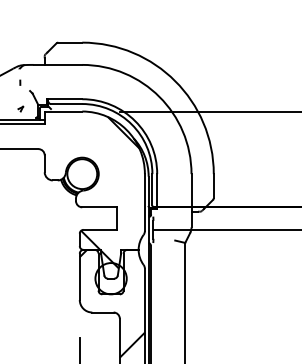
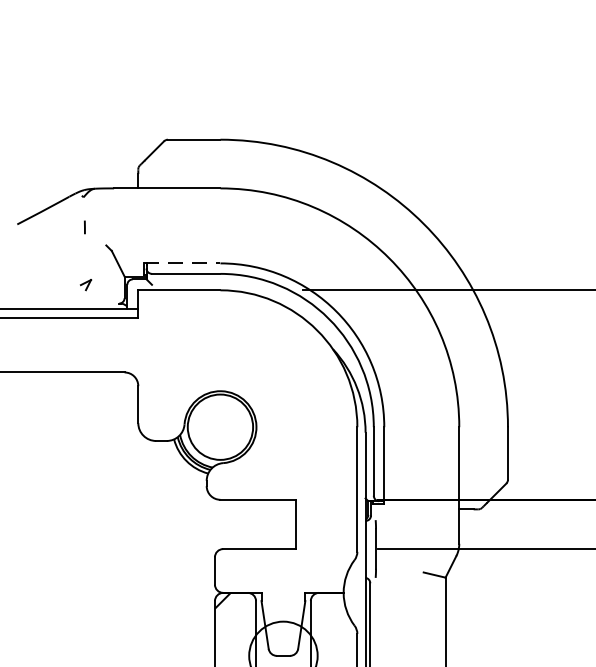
line: (64, 99) -> (181, 264), solid -> dashed
hatch: (110, 192) -> (282, 467), removed

